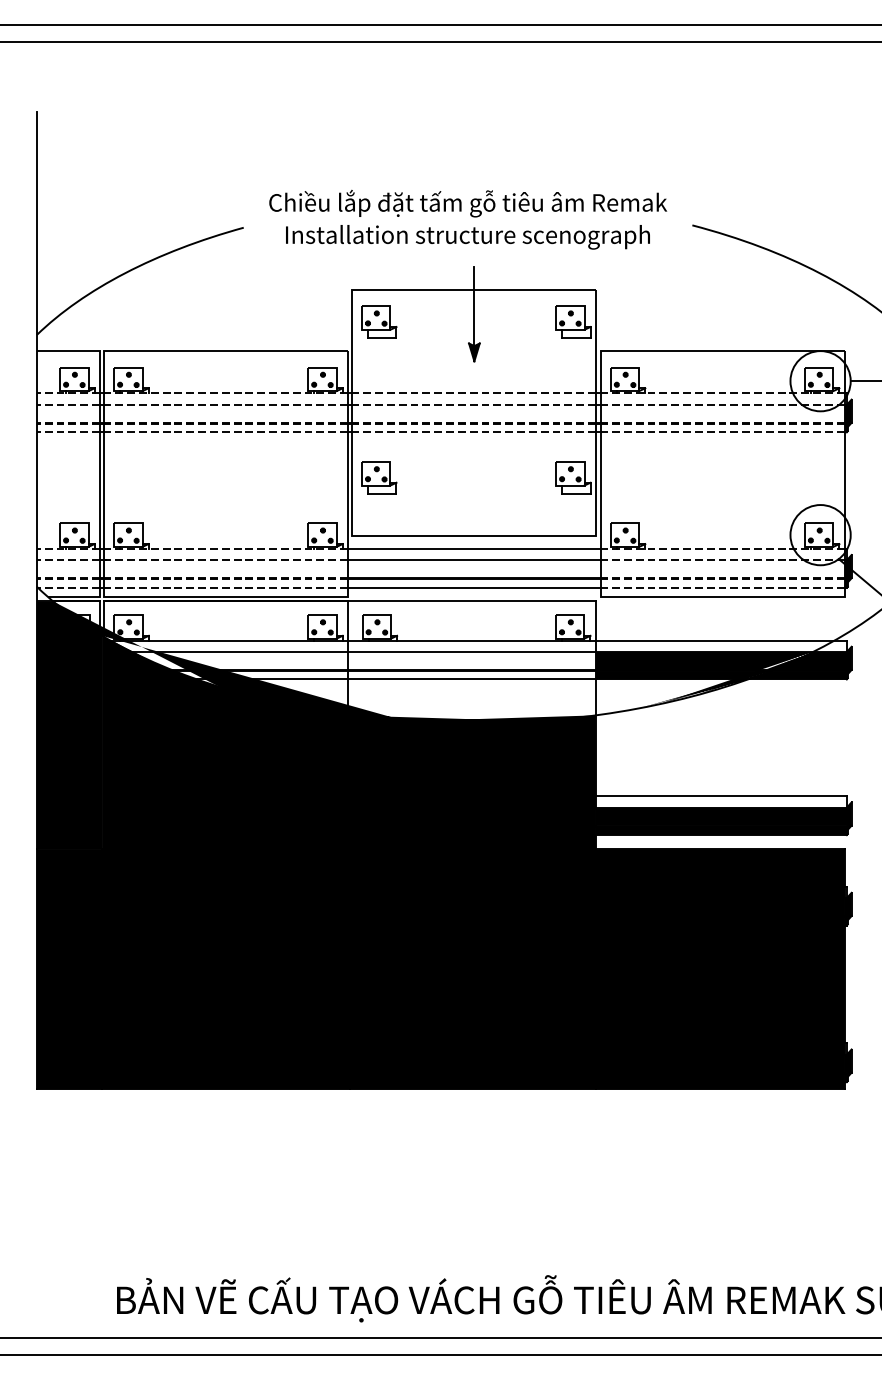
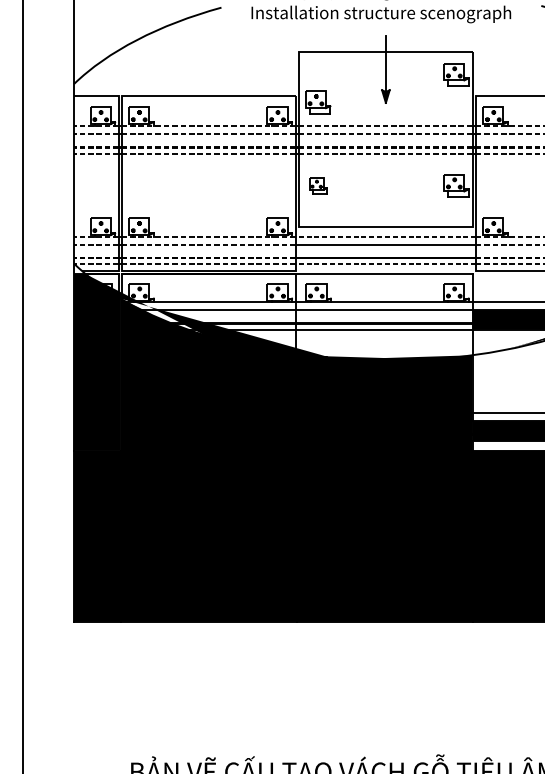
part: (379, 321) -> (318, 102), moved
part: (379, 477) -> (318, 185), size x0.7
line: (474, 548) -> (385, 236), solid -> dashed
line: (474, 587) -> (385, 264), solid -> dashed

